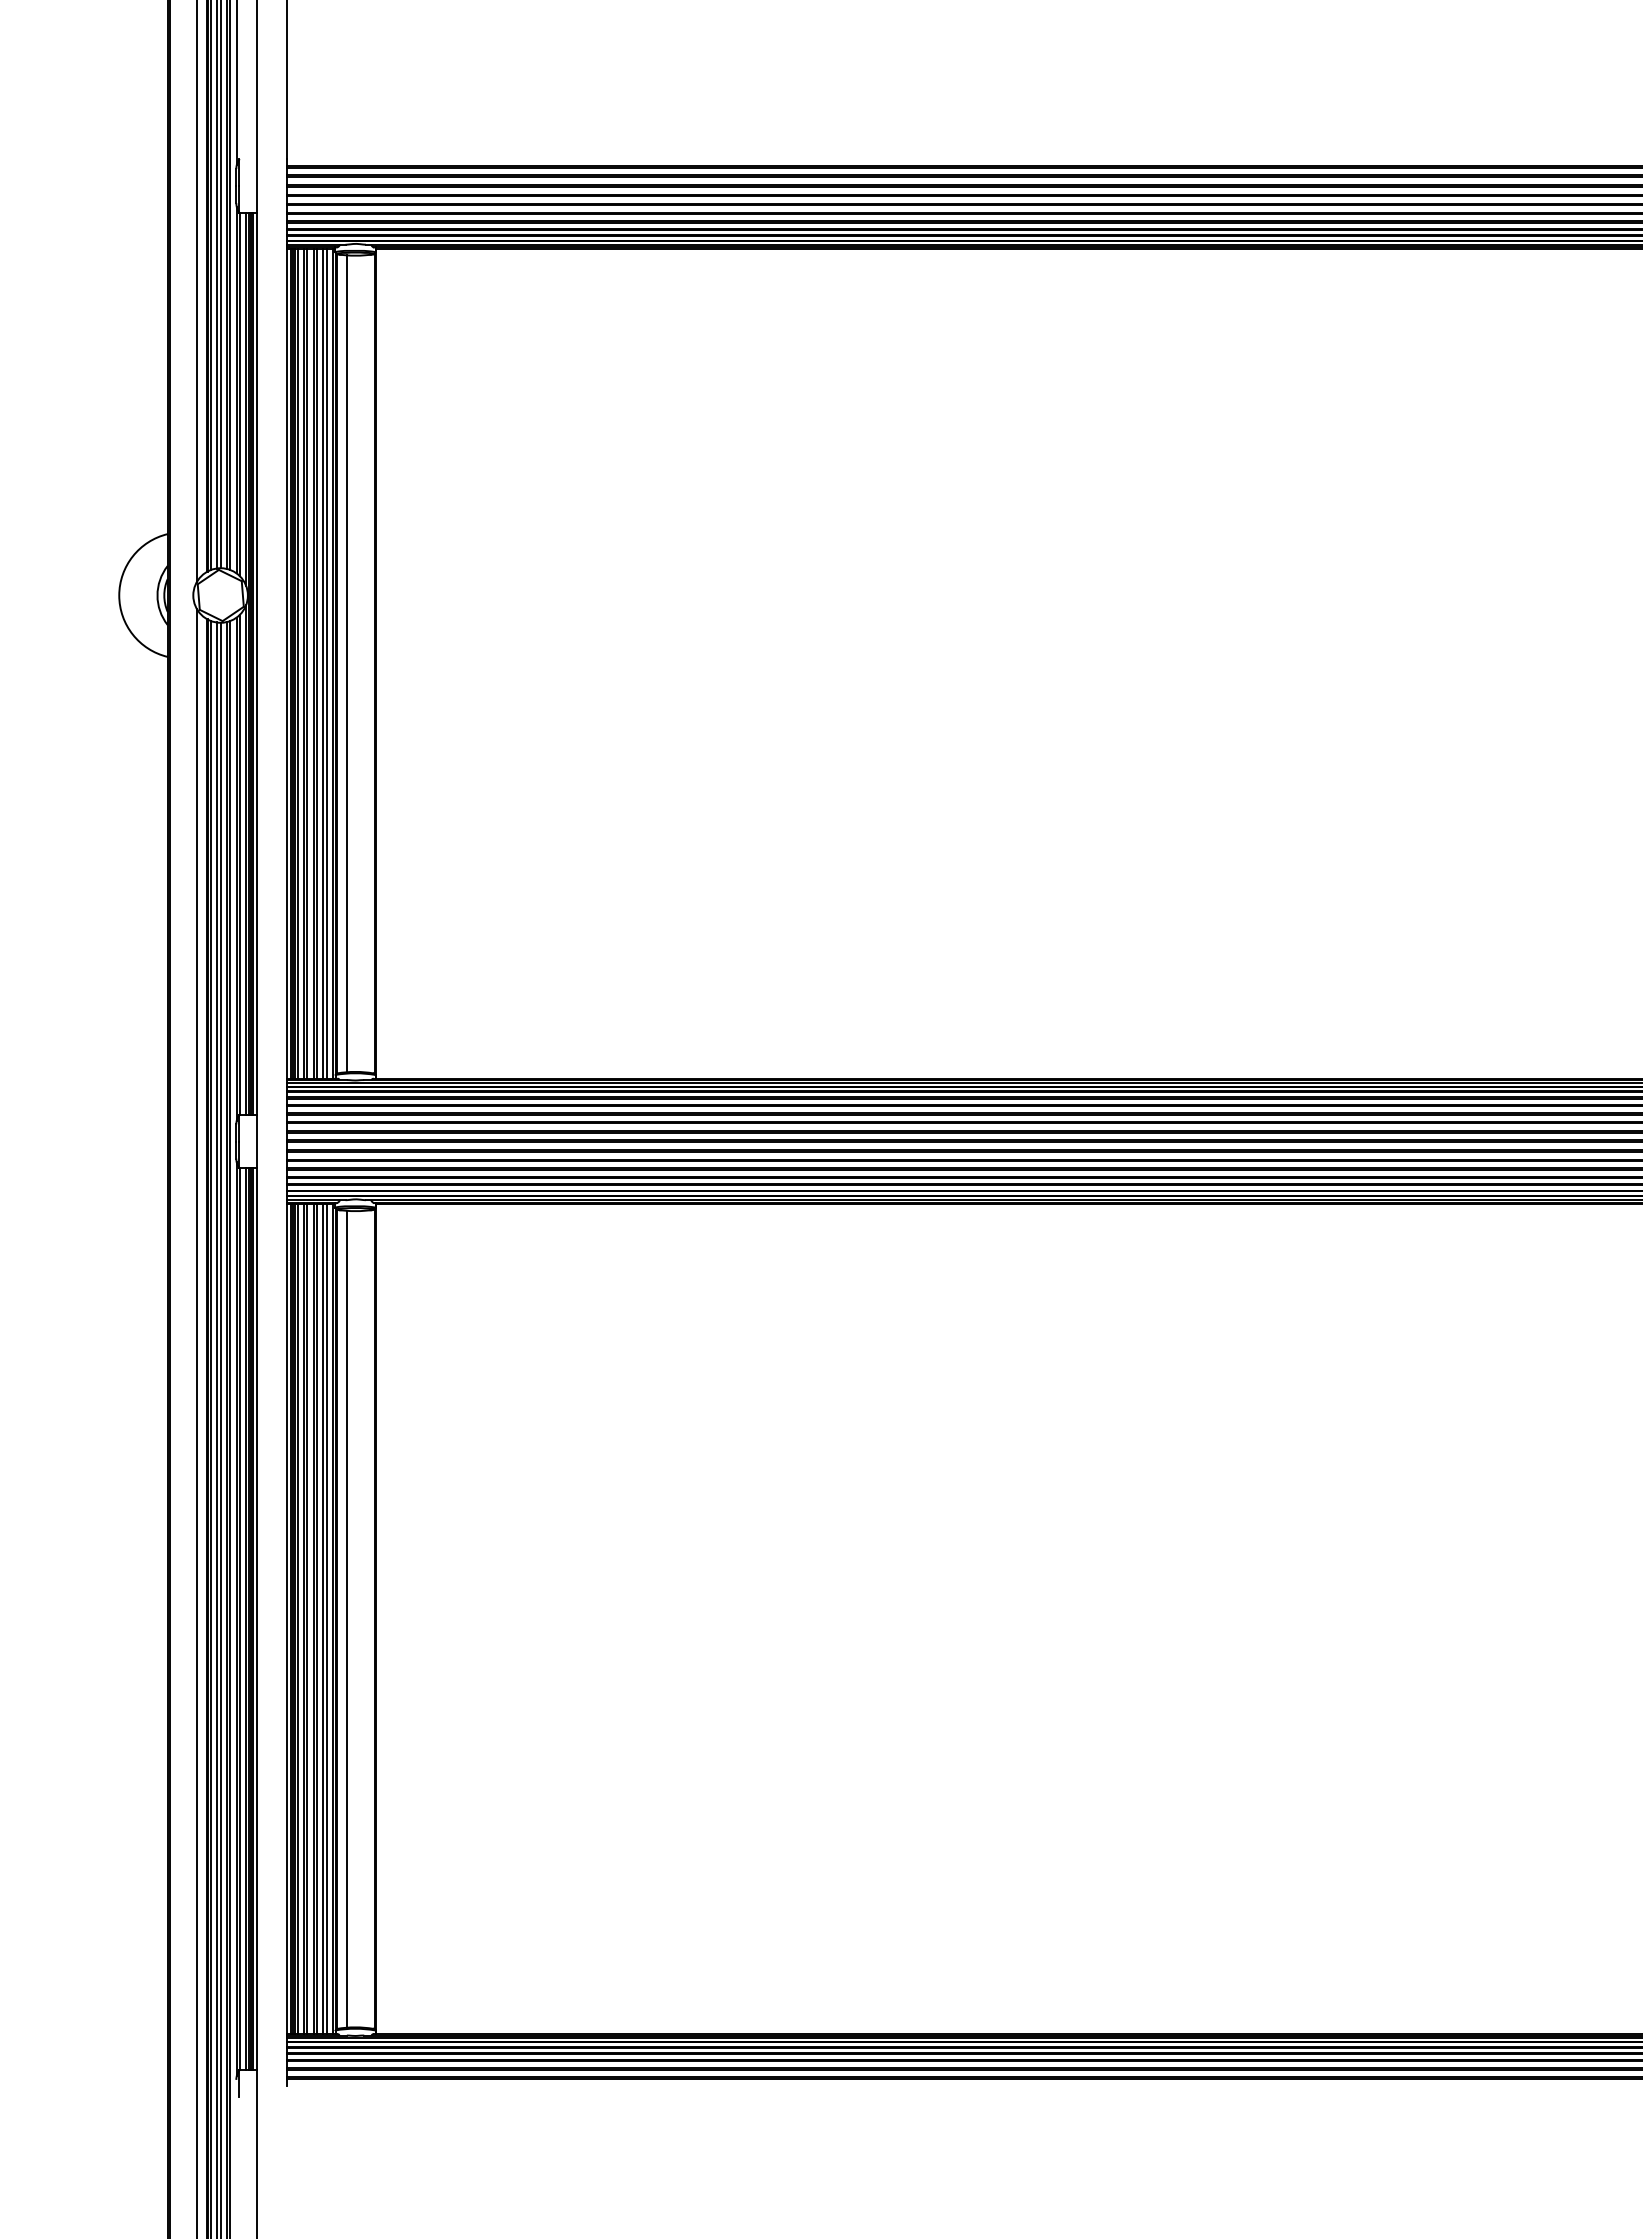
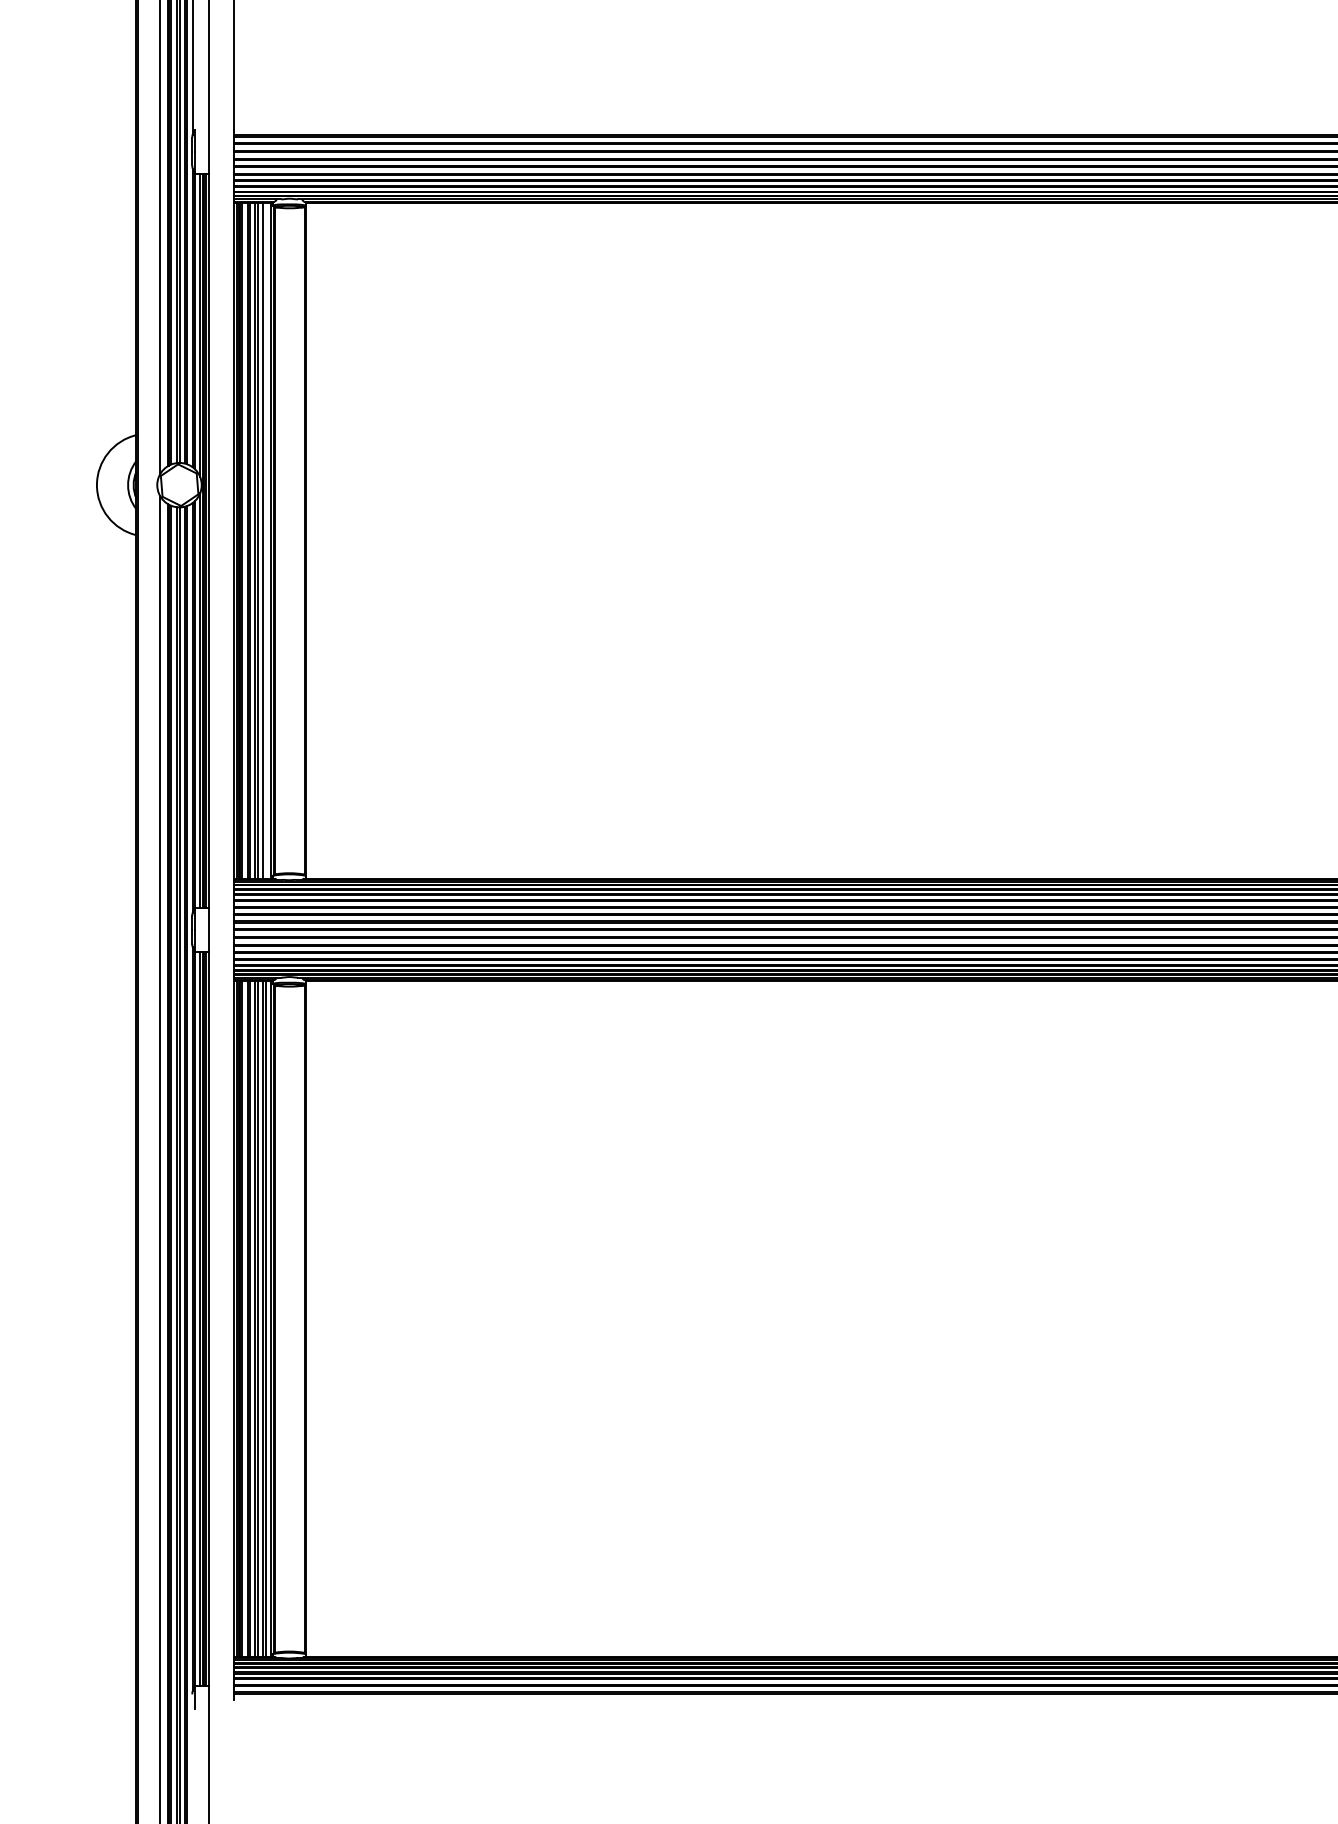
line: (326, 663) -> (265, 540), removed
line: (346, 663) -> (282, 540), removed
line: (346, 1618) -> (282, 1318), removed

